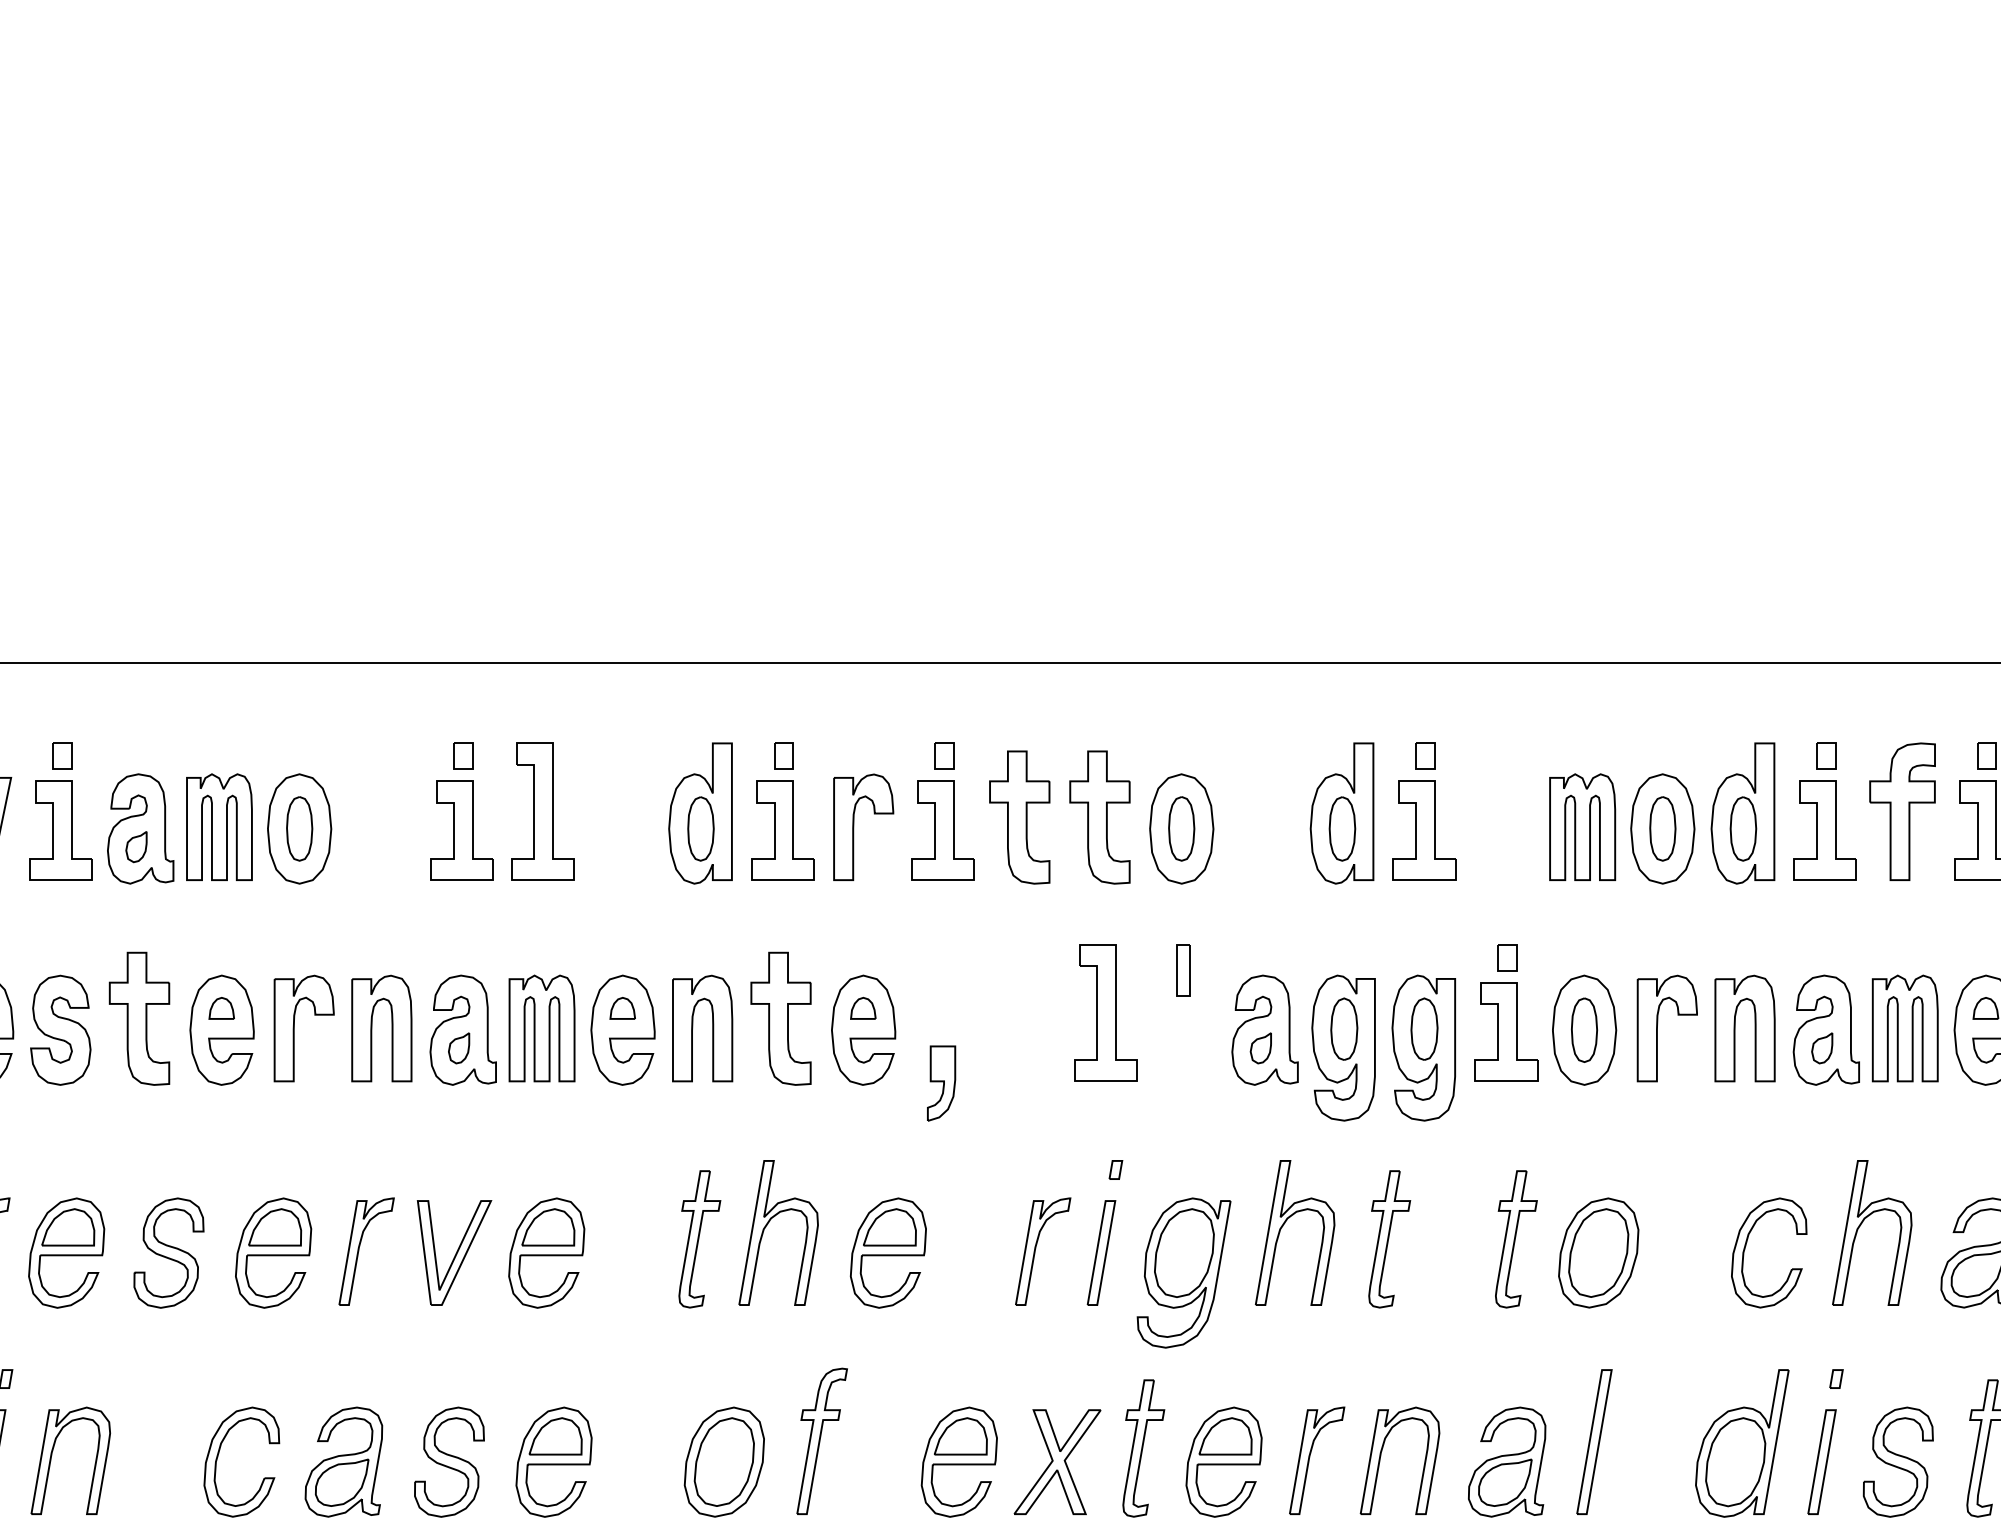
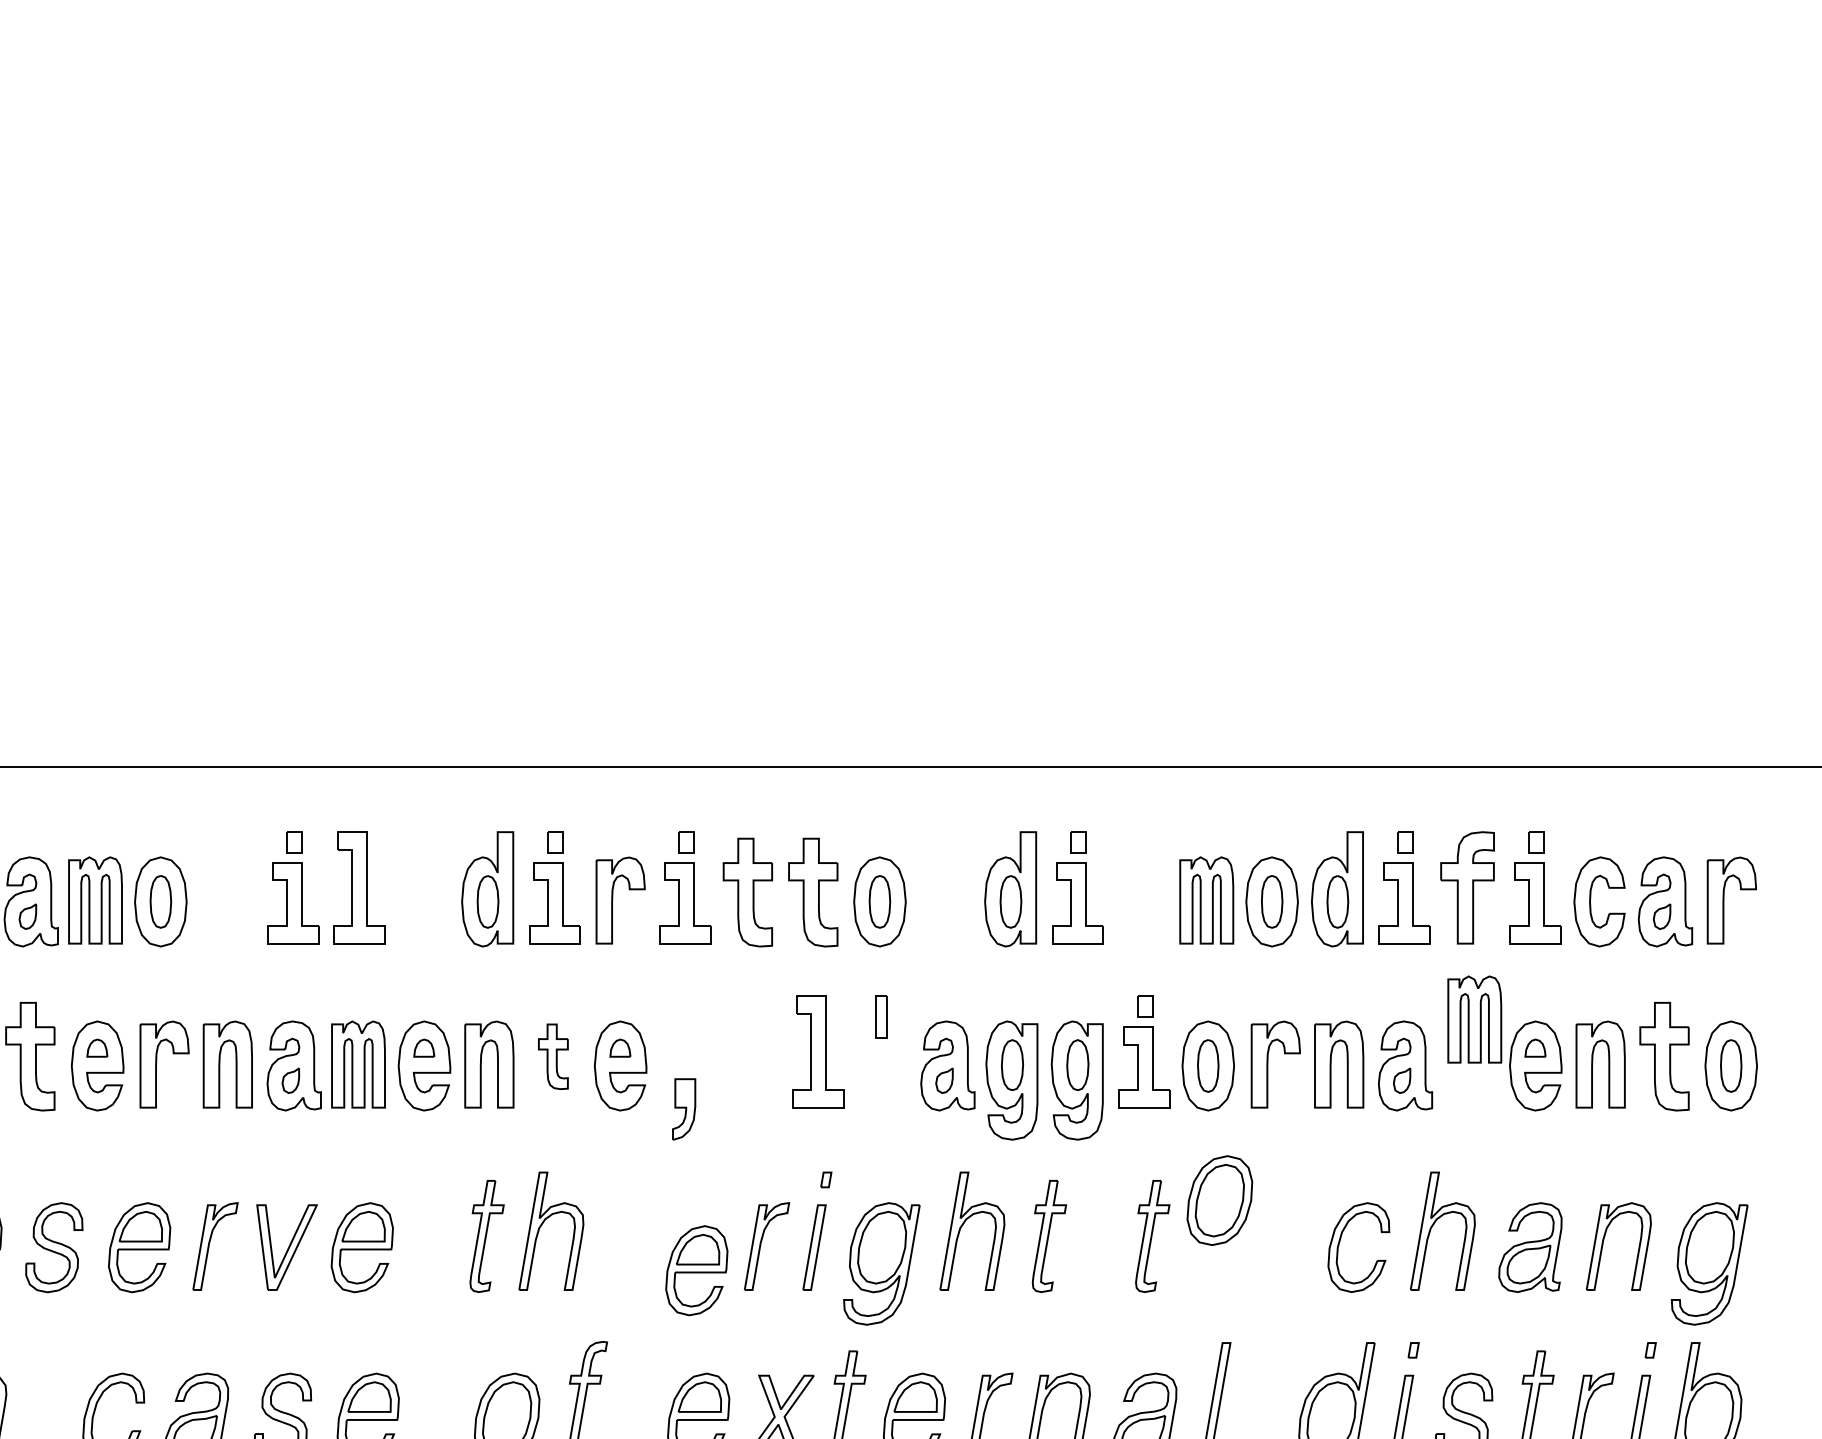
part: (781, 1018) -> (553, 1056), size x0.6
part: (1904, 1028) -> (1474, 1019), moved
part: (887, 1252) -> (696, 1270), moved
part: (1598, 1252) -> (1219, 1200), moved

